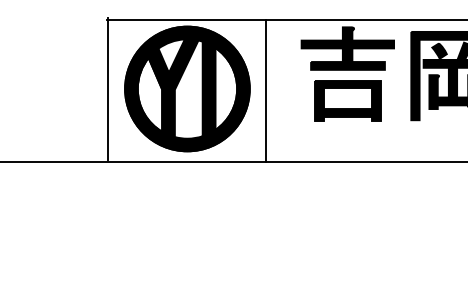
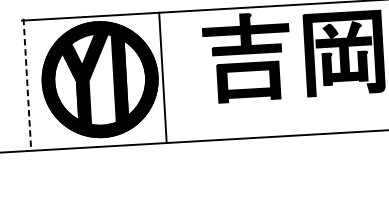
line: (108, 89) -> (27, 84), solid -> dashed
line: (266, 90) -> (162, 77), moved

